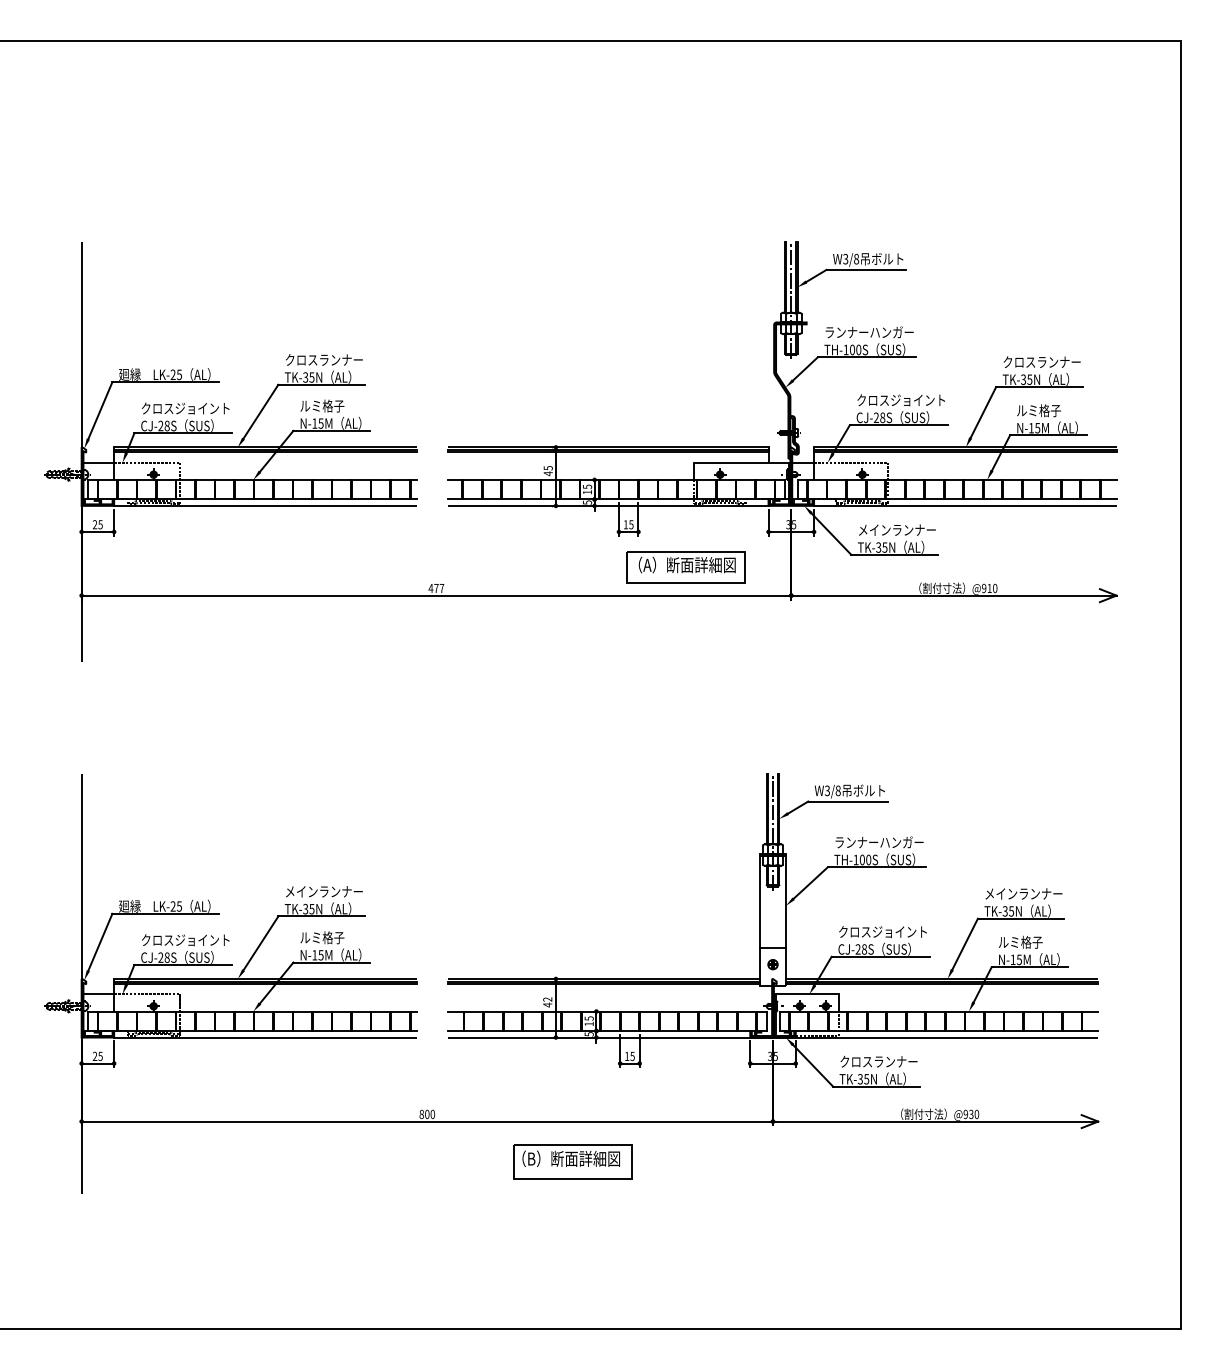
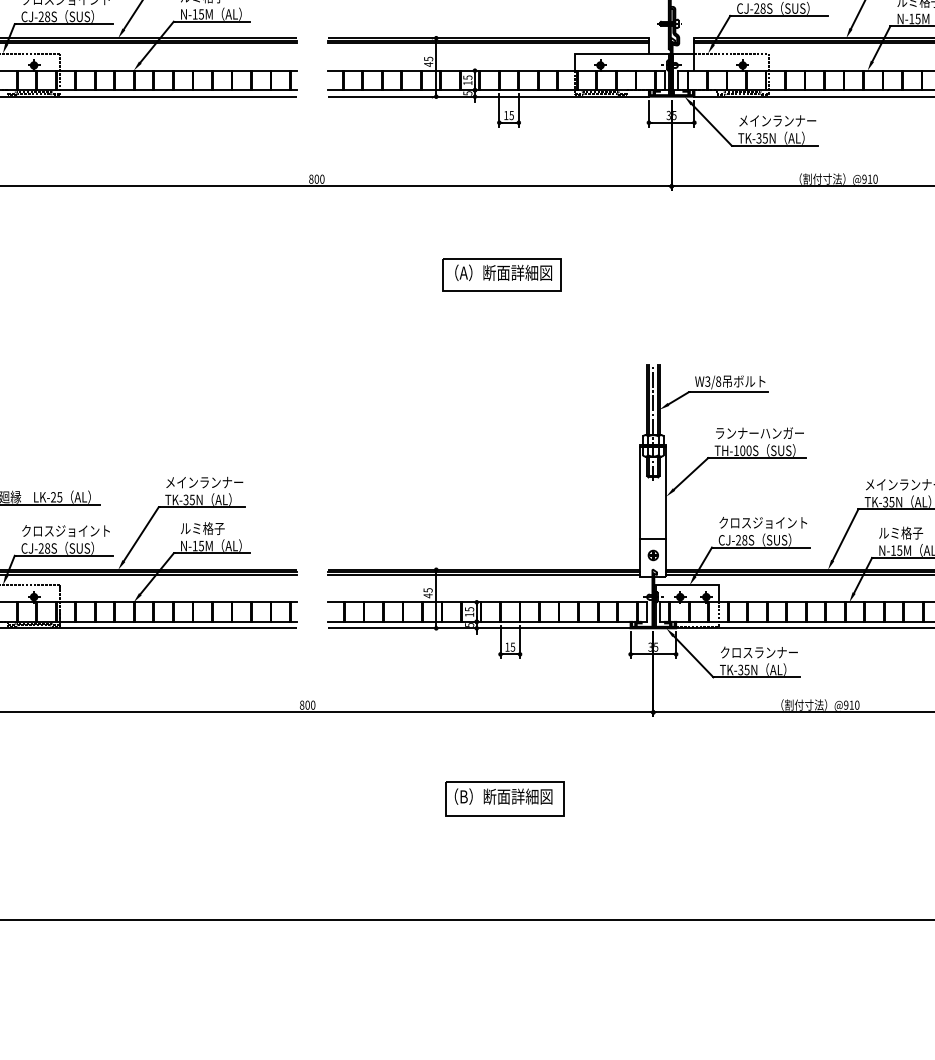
part: (685, 567) -> (501, 275), moved
text: (436, 588) -> (316, 179), 477 -> 800
text: (547, 999) -> (427, 590), 42 -> 45
text: (971, 1114) -> (851, 705), @930 -> @910
part: (572, 1161) -> (504, 799), moved

